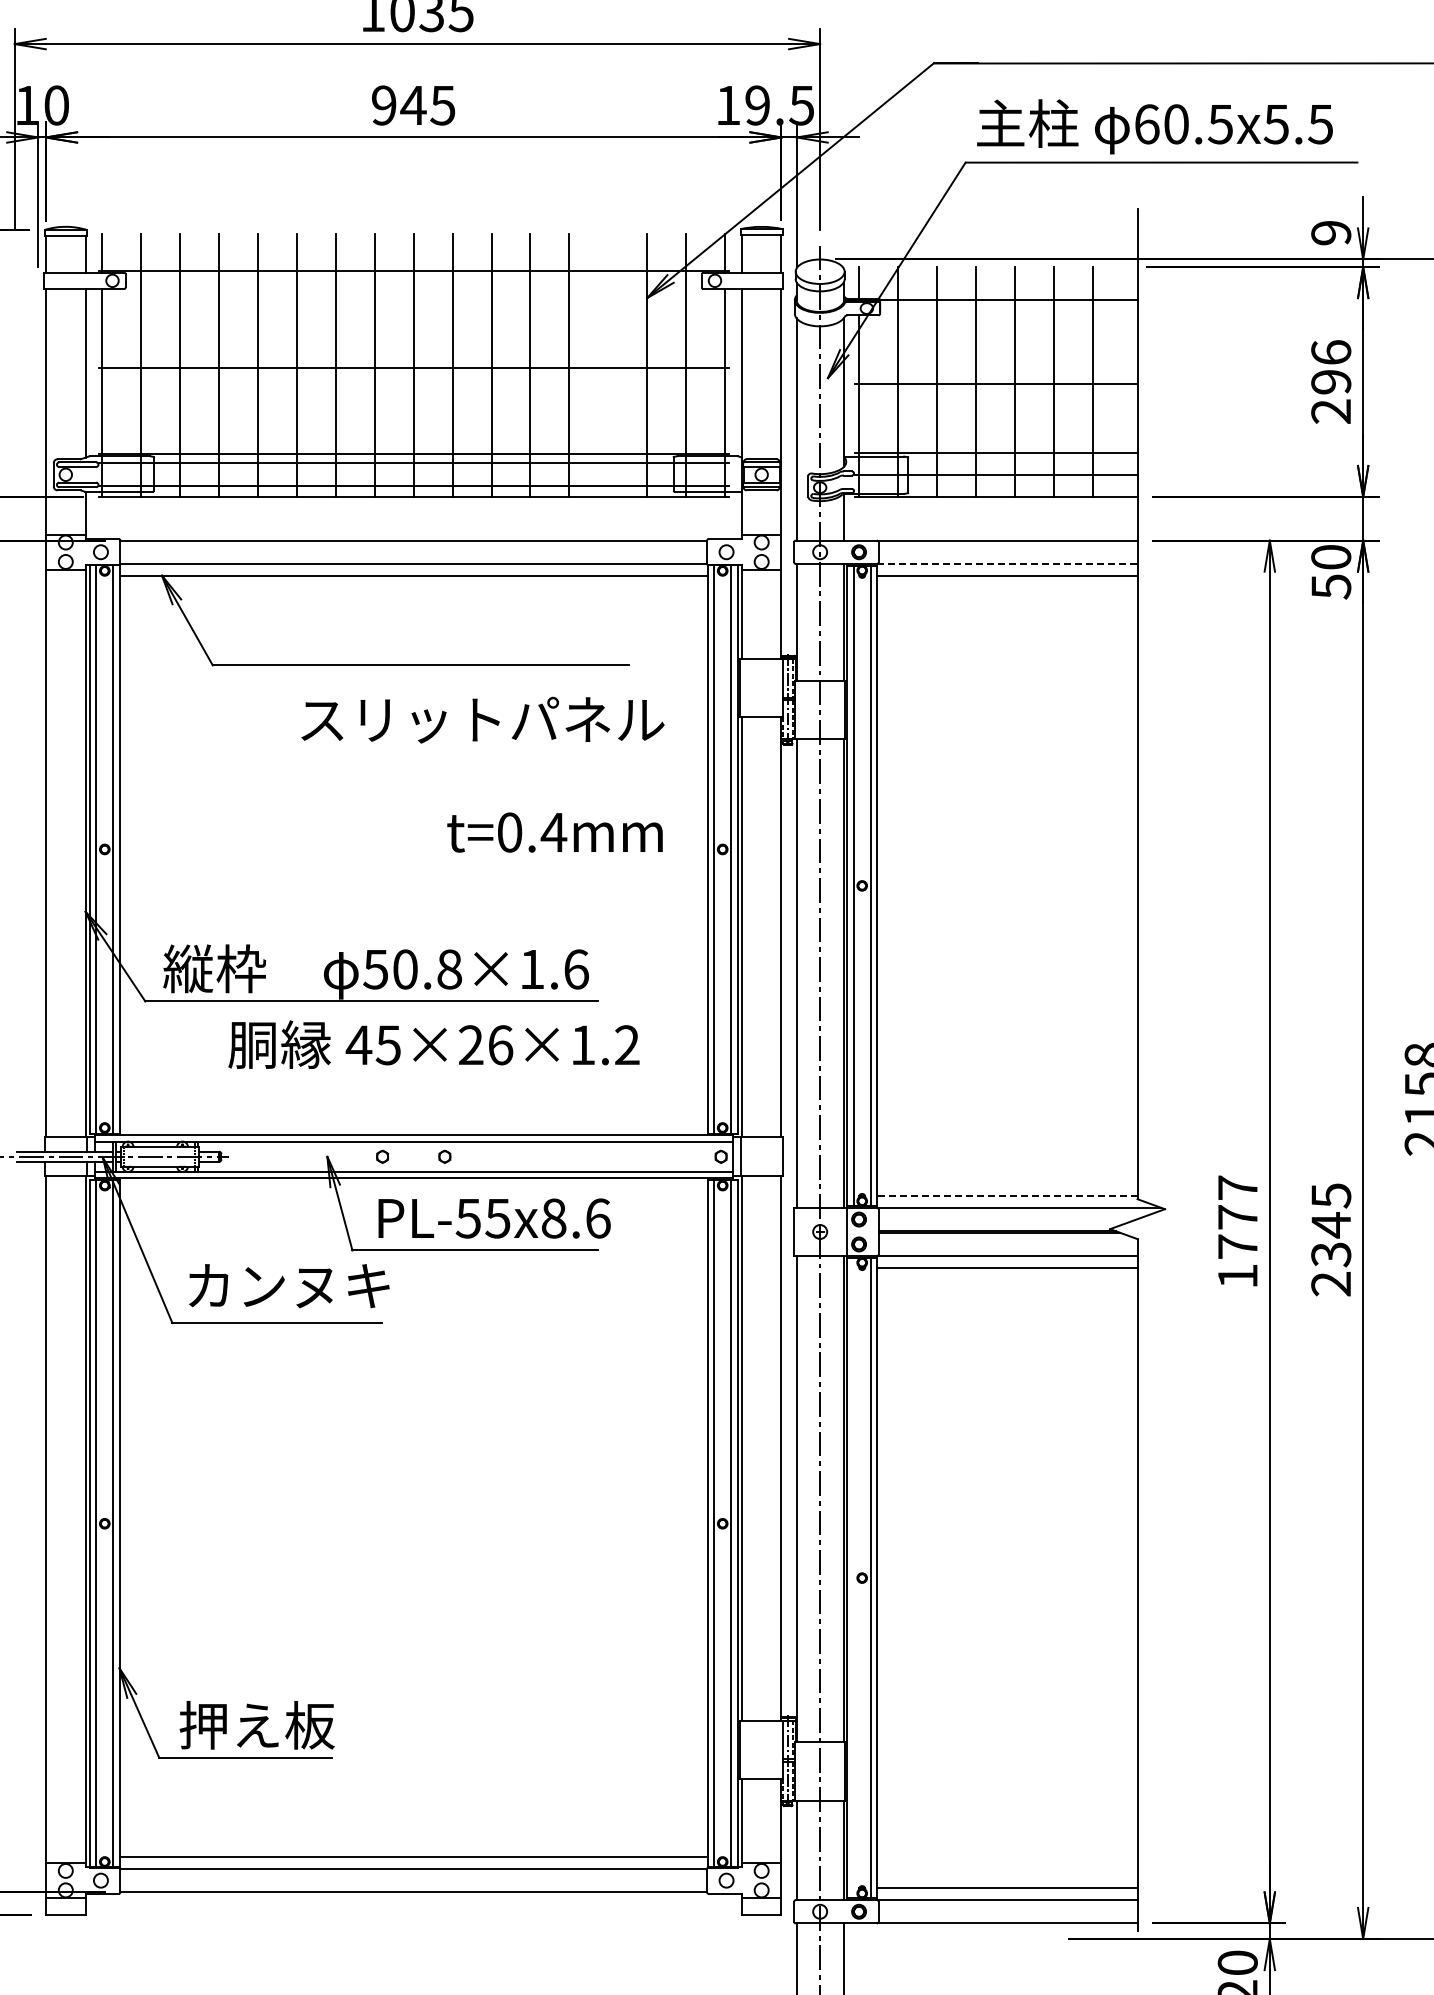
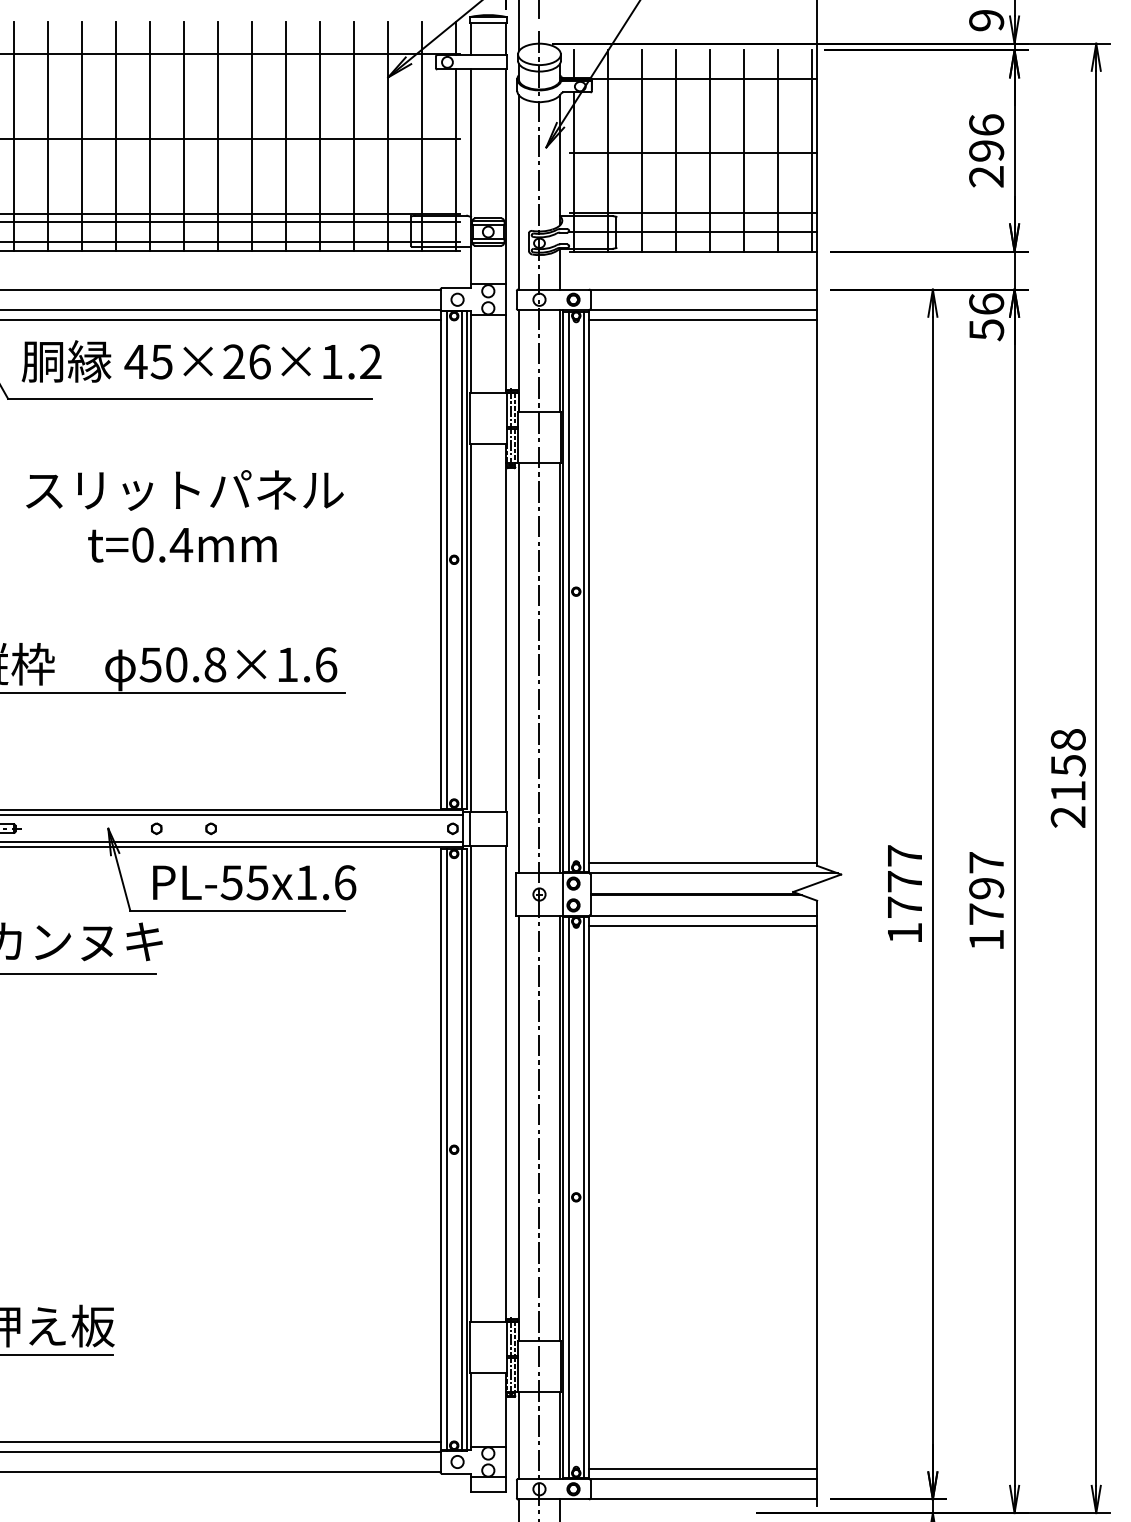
line: (608, 365) -> (354, 136), added
line: (1131, 382) -> (811, 151), added
text: (1331, 556) -> (986, 303), 50 -> 56
line: (1007, 563) -> (703, 309), dashed -> solid
text: (482, 719) -> (184, 489), moved
text: (554, 832) -> (181, 544), moved
text: (433, 1044) -> (201, 361), moved
line: (1006, 1196) -> (702, 863), dashed -> solid
text: (553, 1218) -> (306, 882), PL-55x8.6 -> PL-55x1.6
text: (1331, 1239) -> (986, 901), 2345 -> 1797
line: (853, 1577) -> (568, 1196), added

